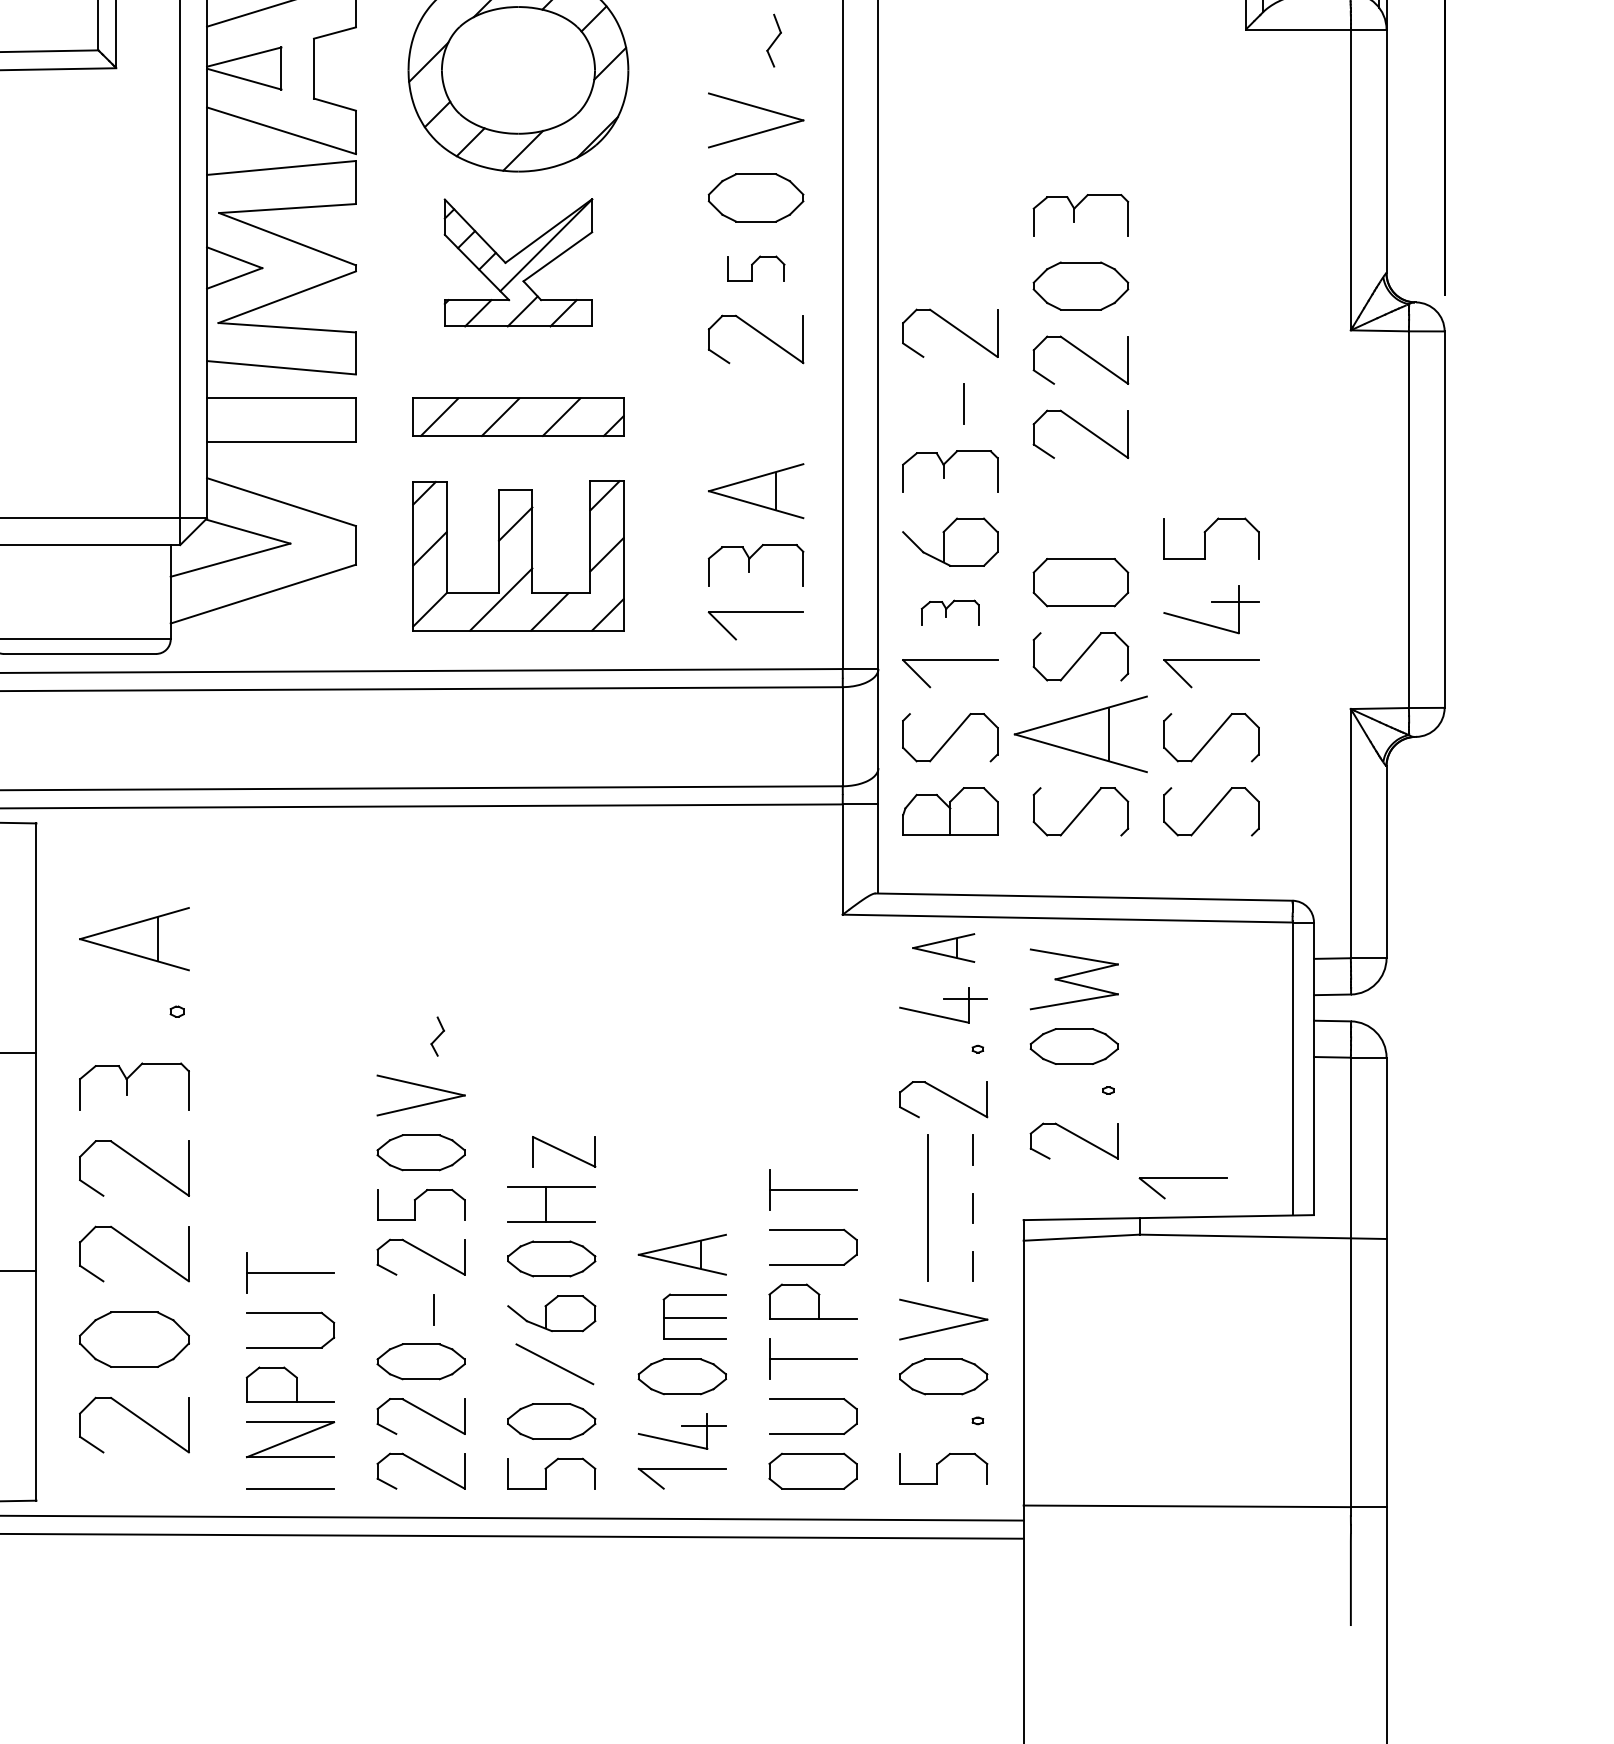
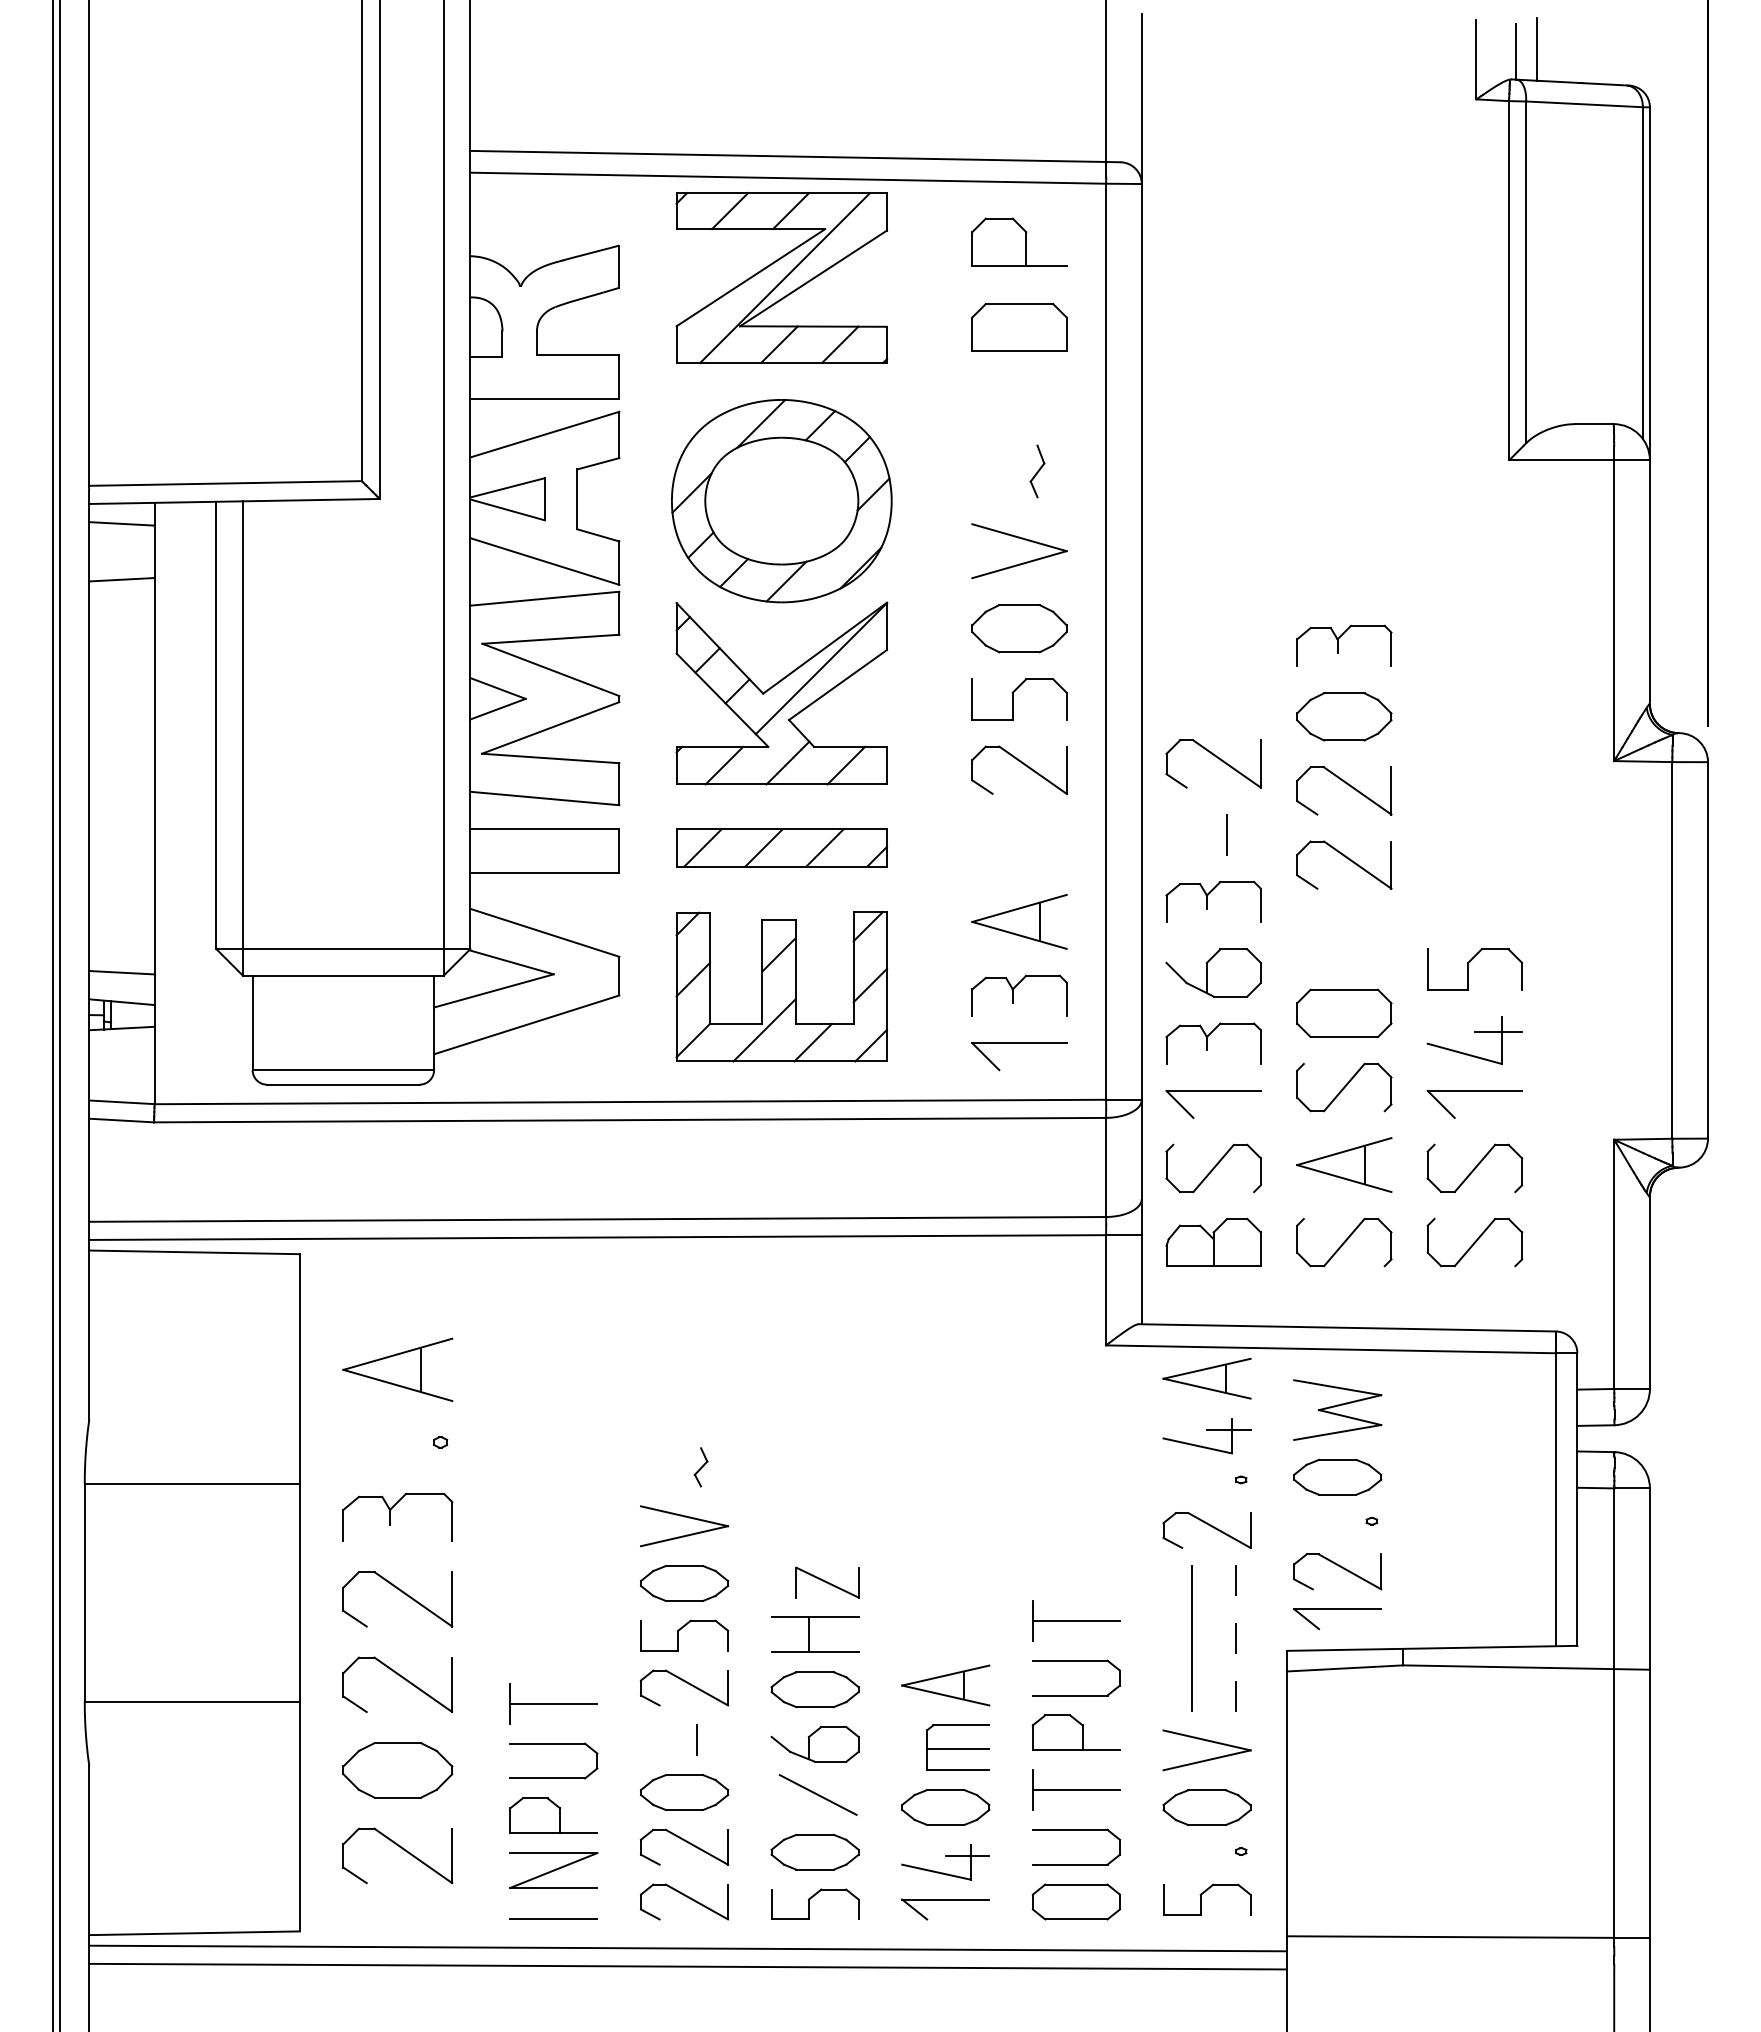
part: (518, 262) -> (781, 693), size x1.43
part: (756, 268) -> (1019, 699), size x1.67
part: (950, 612) -> (1213, 1043), size x1.67
part: (1081, 733) -> (1344, 1164), size x0.71
part: (943, 947) -> (1206, 1378), size x1.43
part: (1183, 1178) -> (1337, 1609), moved

